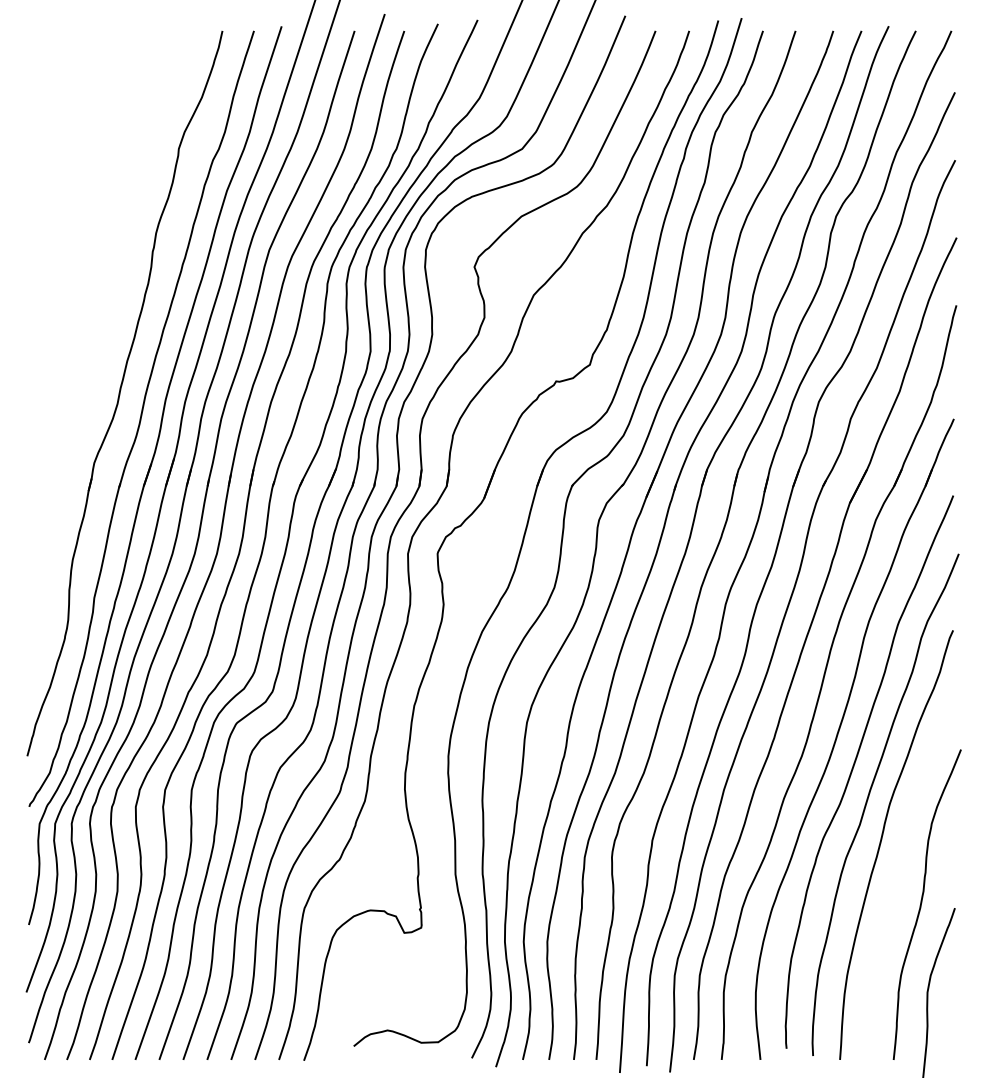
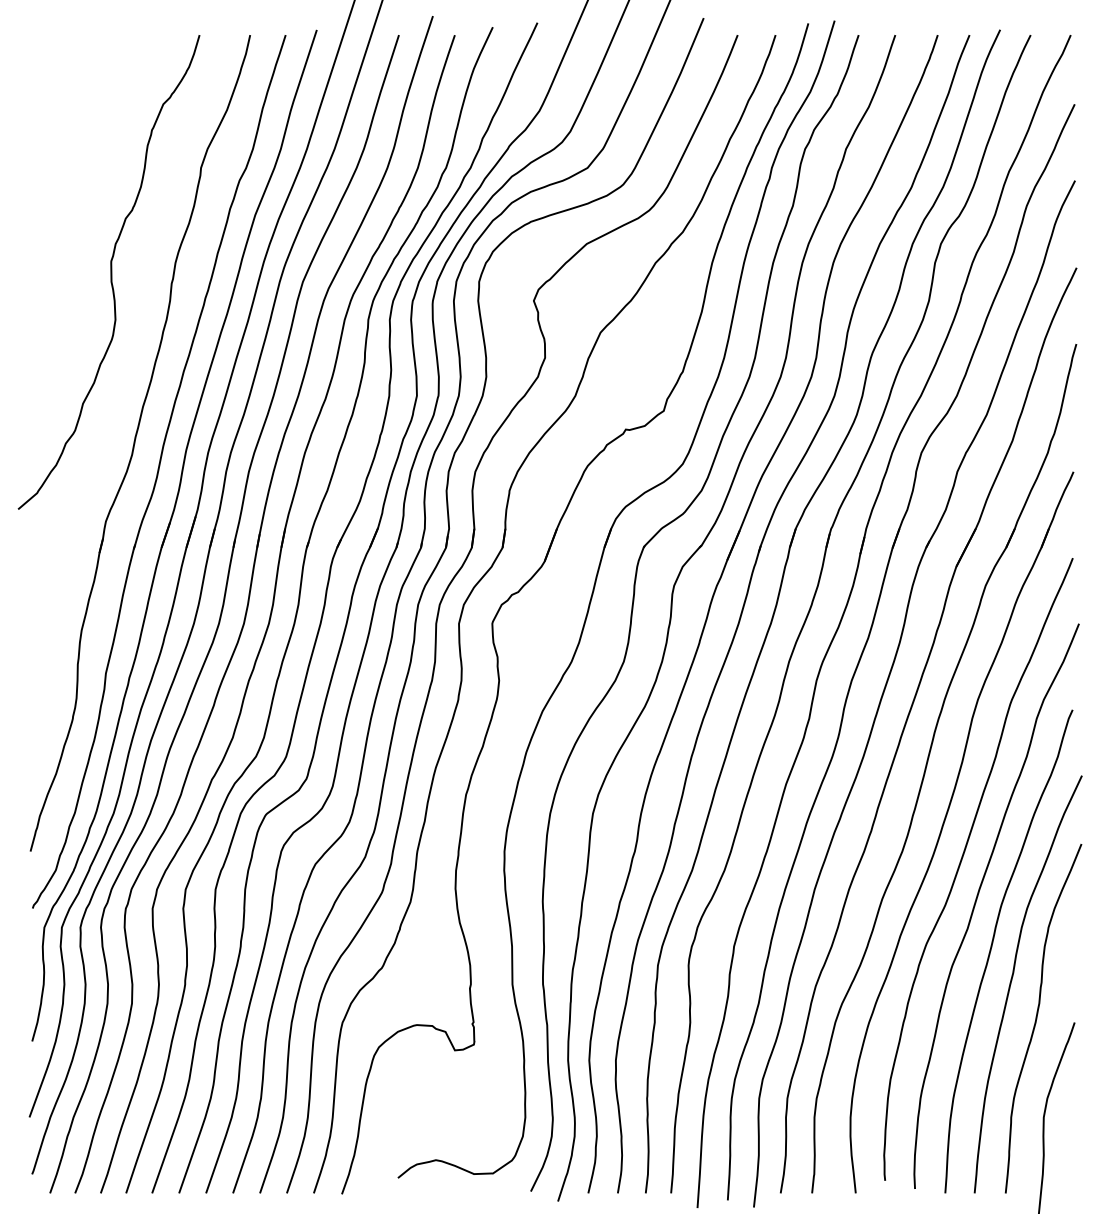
curve: (98, 241) -> (110, 272), added
curve: (899, 870) -> (1012, 980), added

